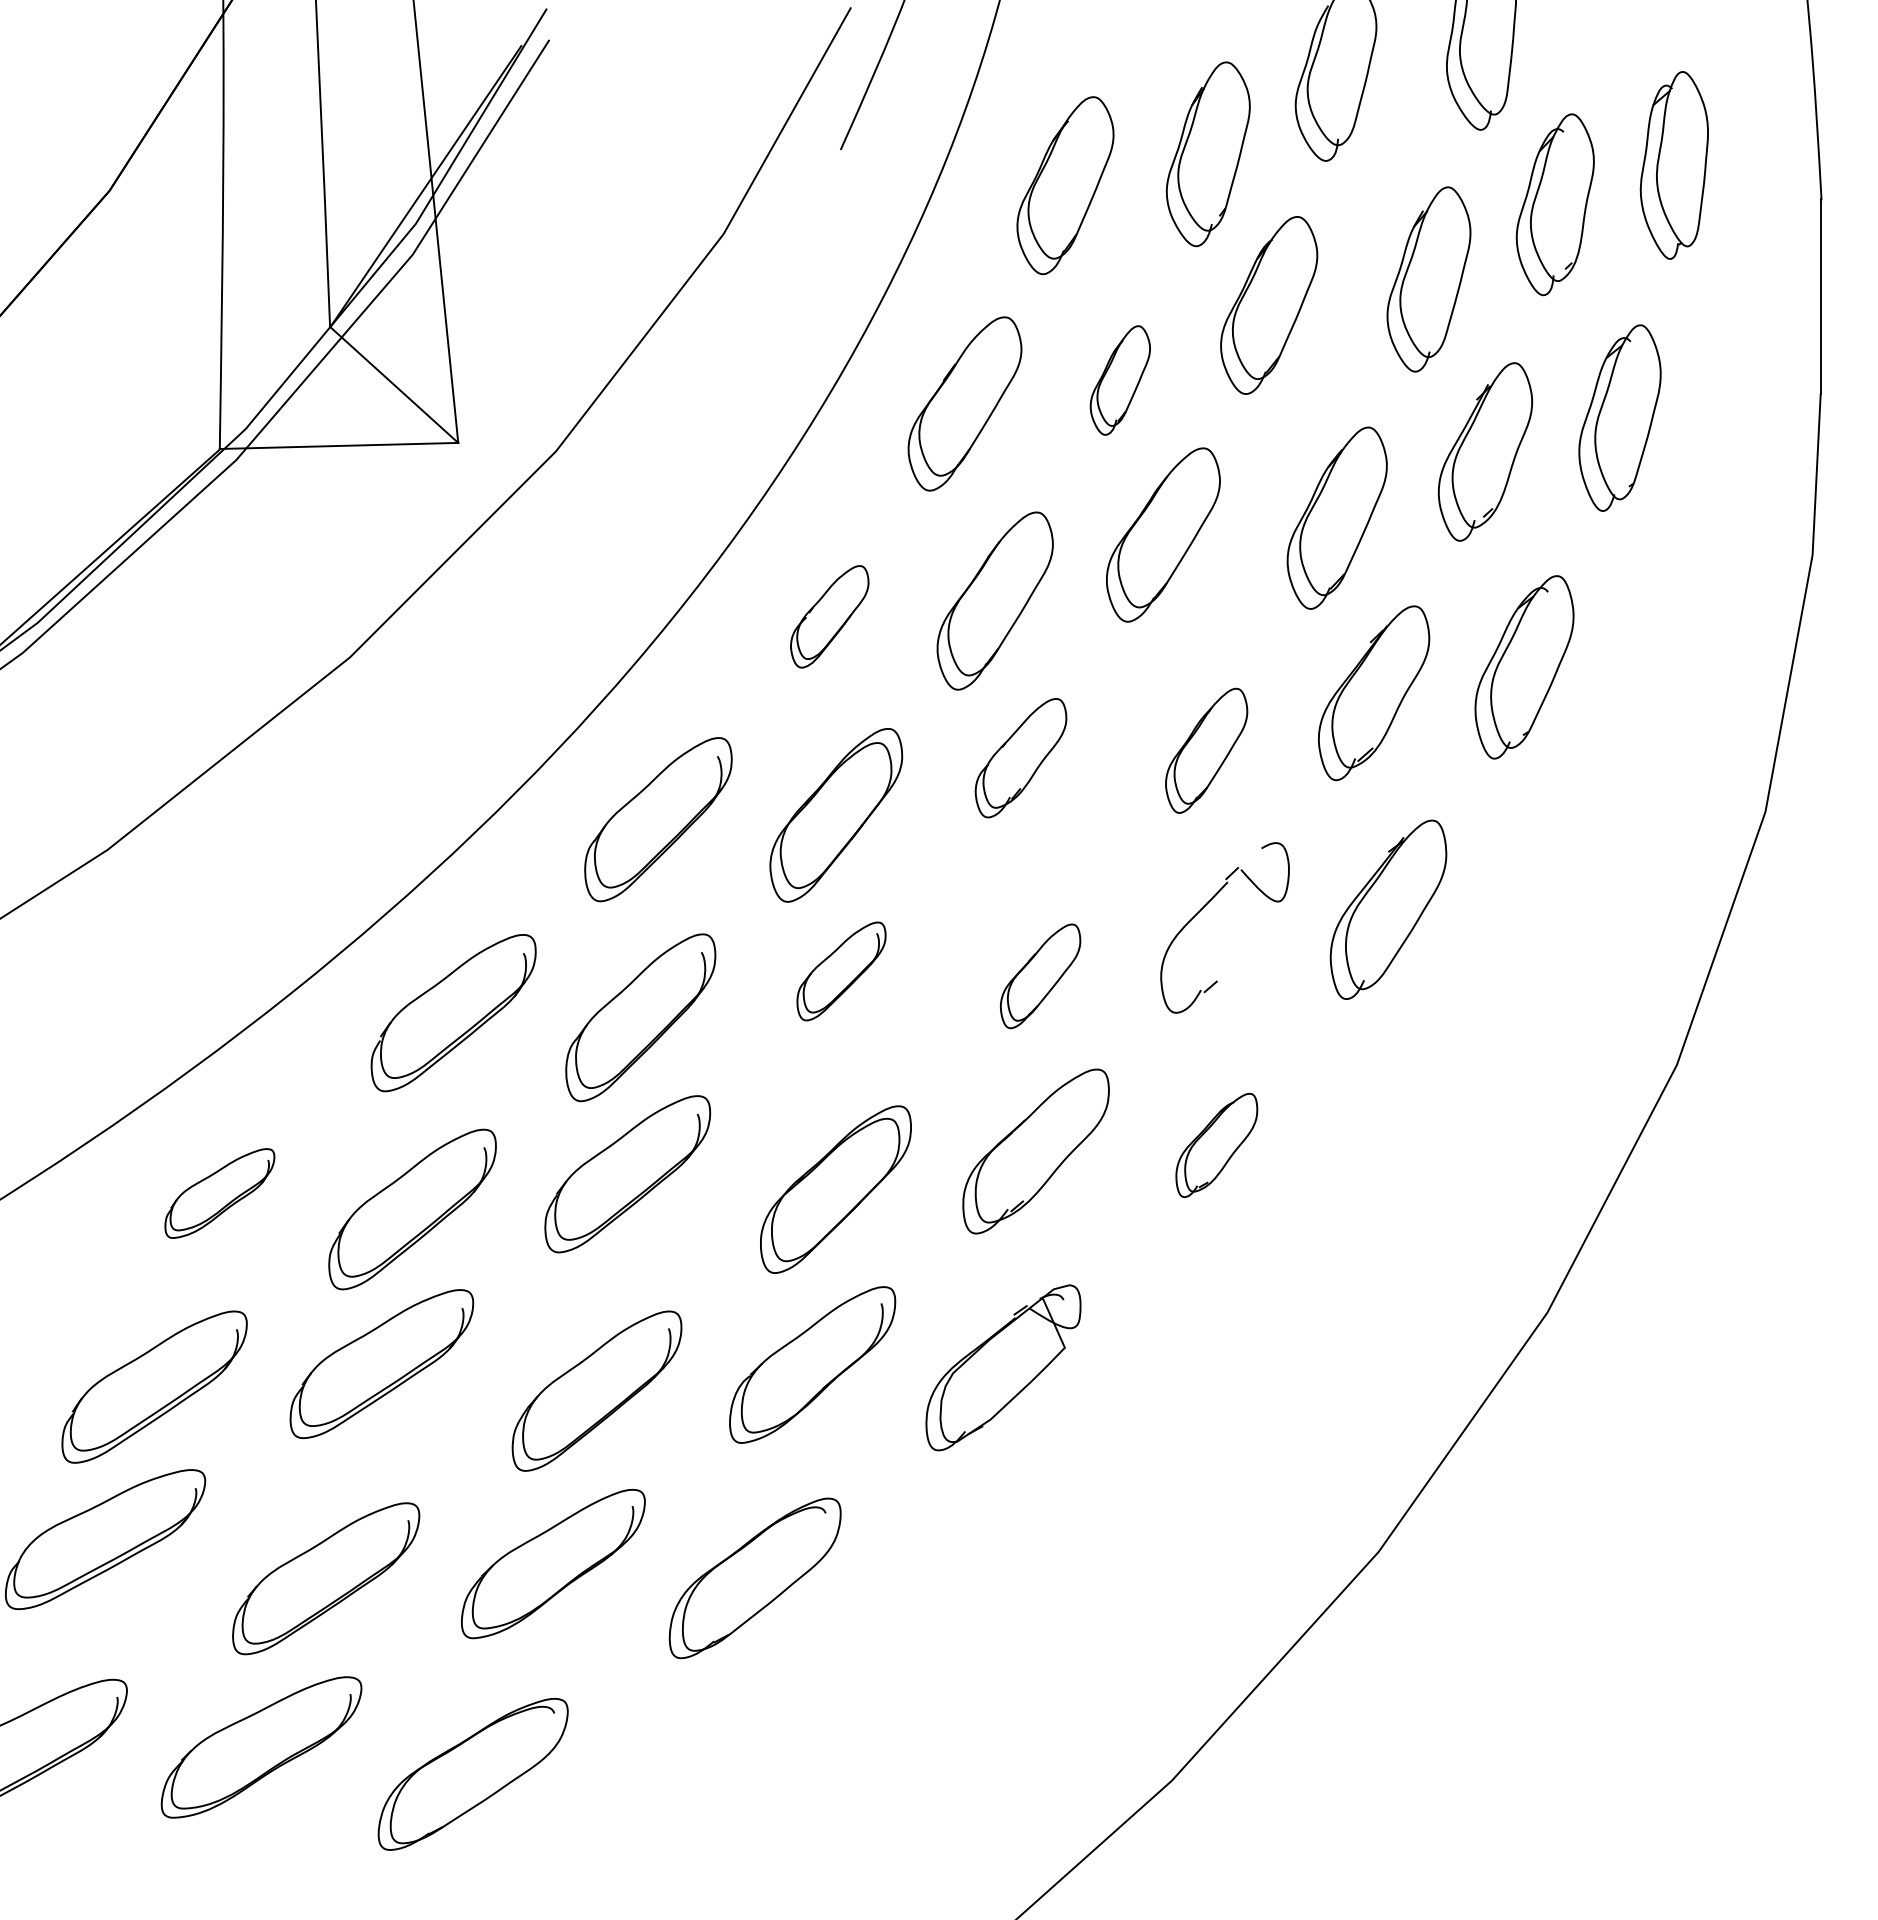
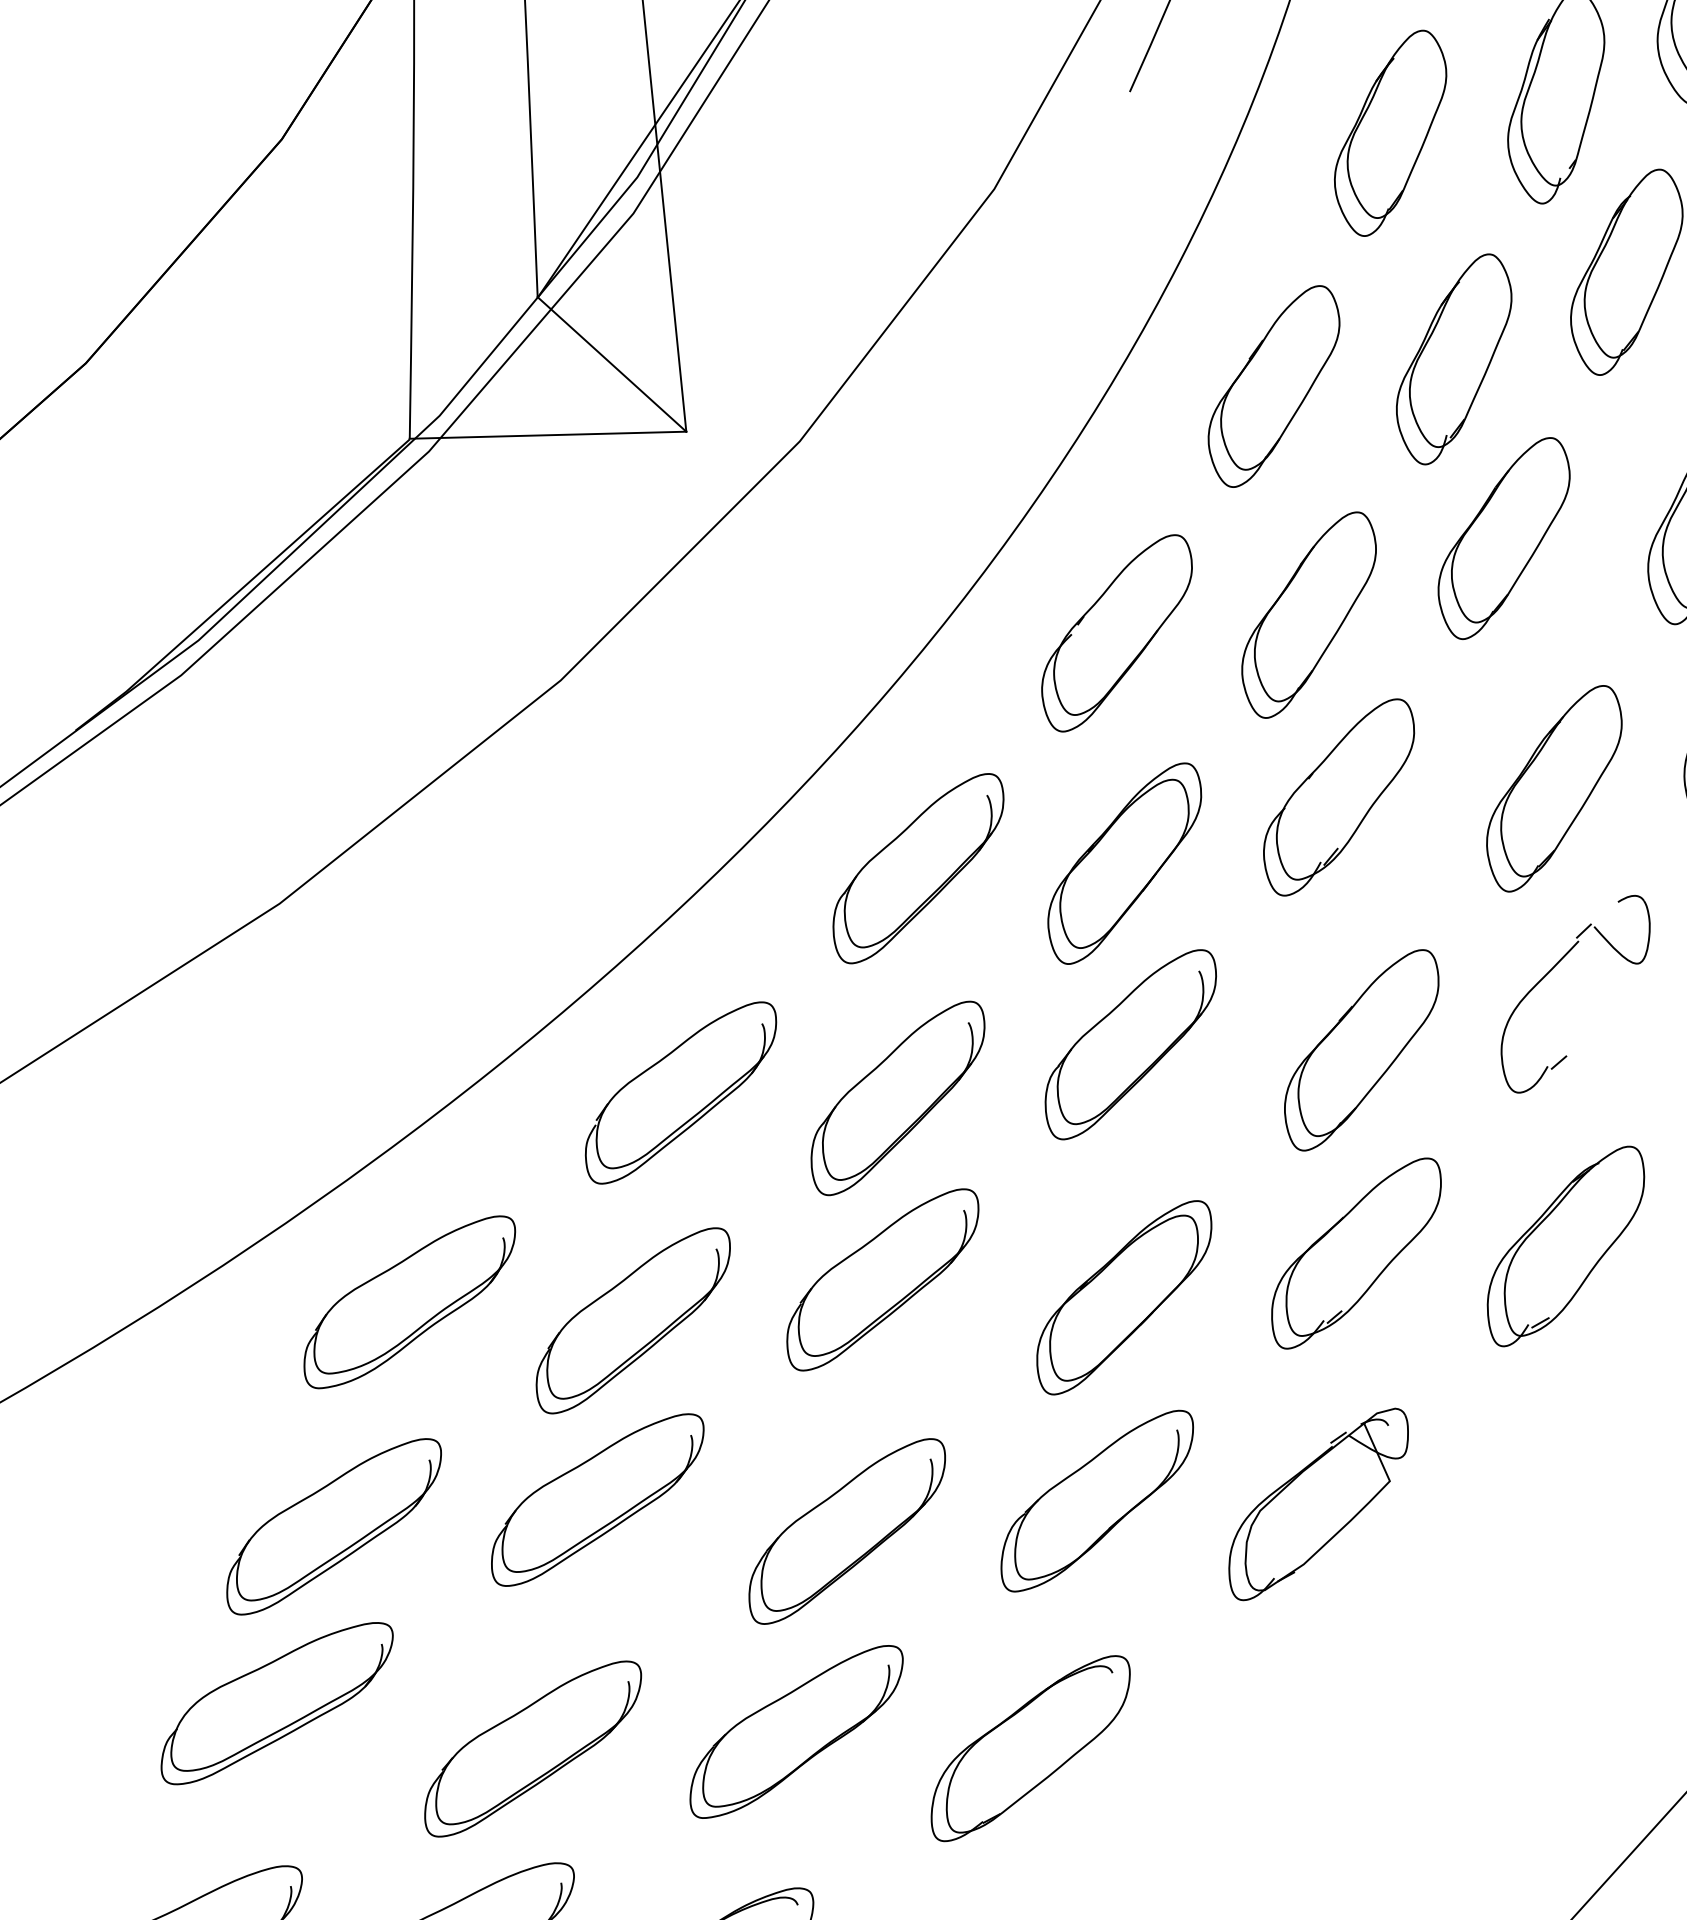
part: (1120, 380) -> (1454, 359), size x1.67
part: (829, 616) -> (1116, 633), size x1.67
part: (1206, 750) -> (1554, 788), size x1.43
part: (1020, 757) -> (1338, 796), size x1.43
part: (841, 971) -> (1130, 1044), size x1.67
part: (1040, 976) -> (1361, 1050), size x1.67
part: (1216, 1145) -> (1565, 1246), size x1.67
part: (219, 1193) -> (409, 1302), size x1.67

